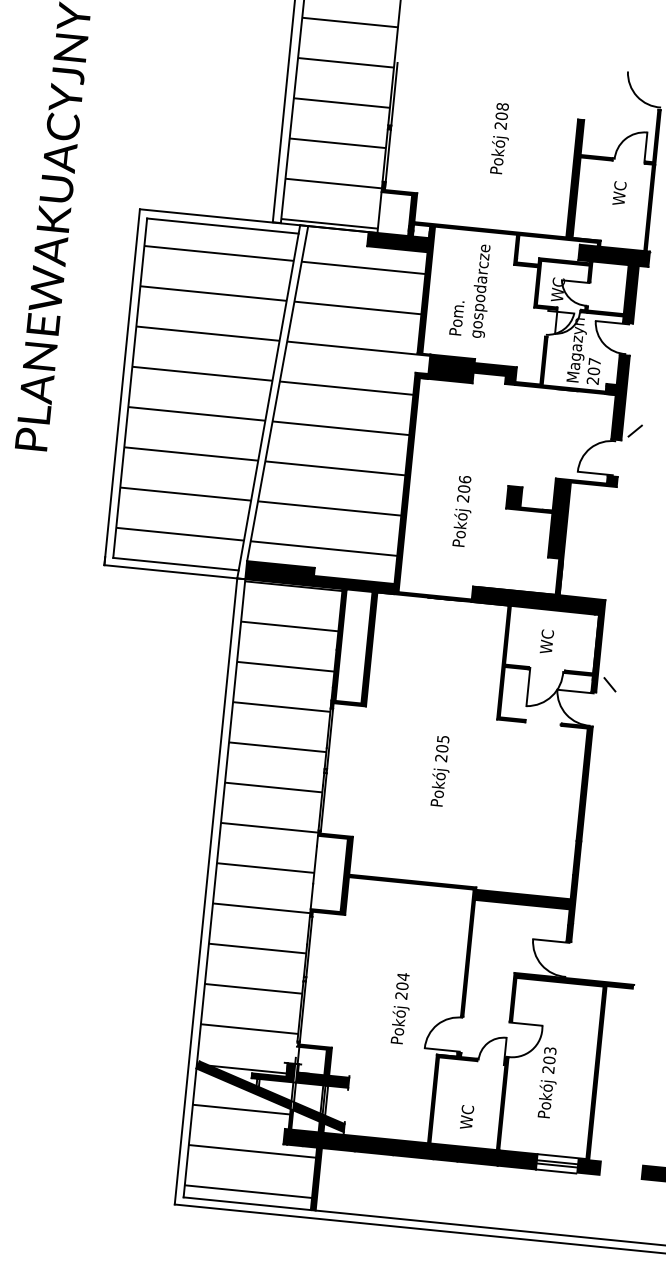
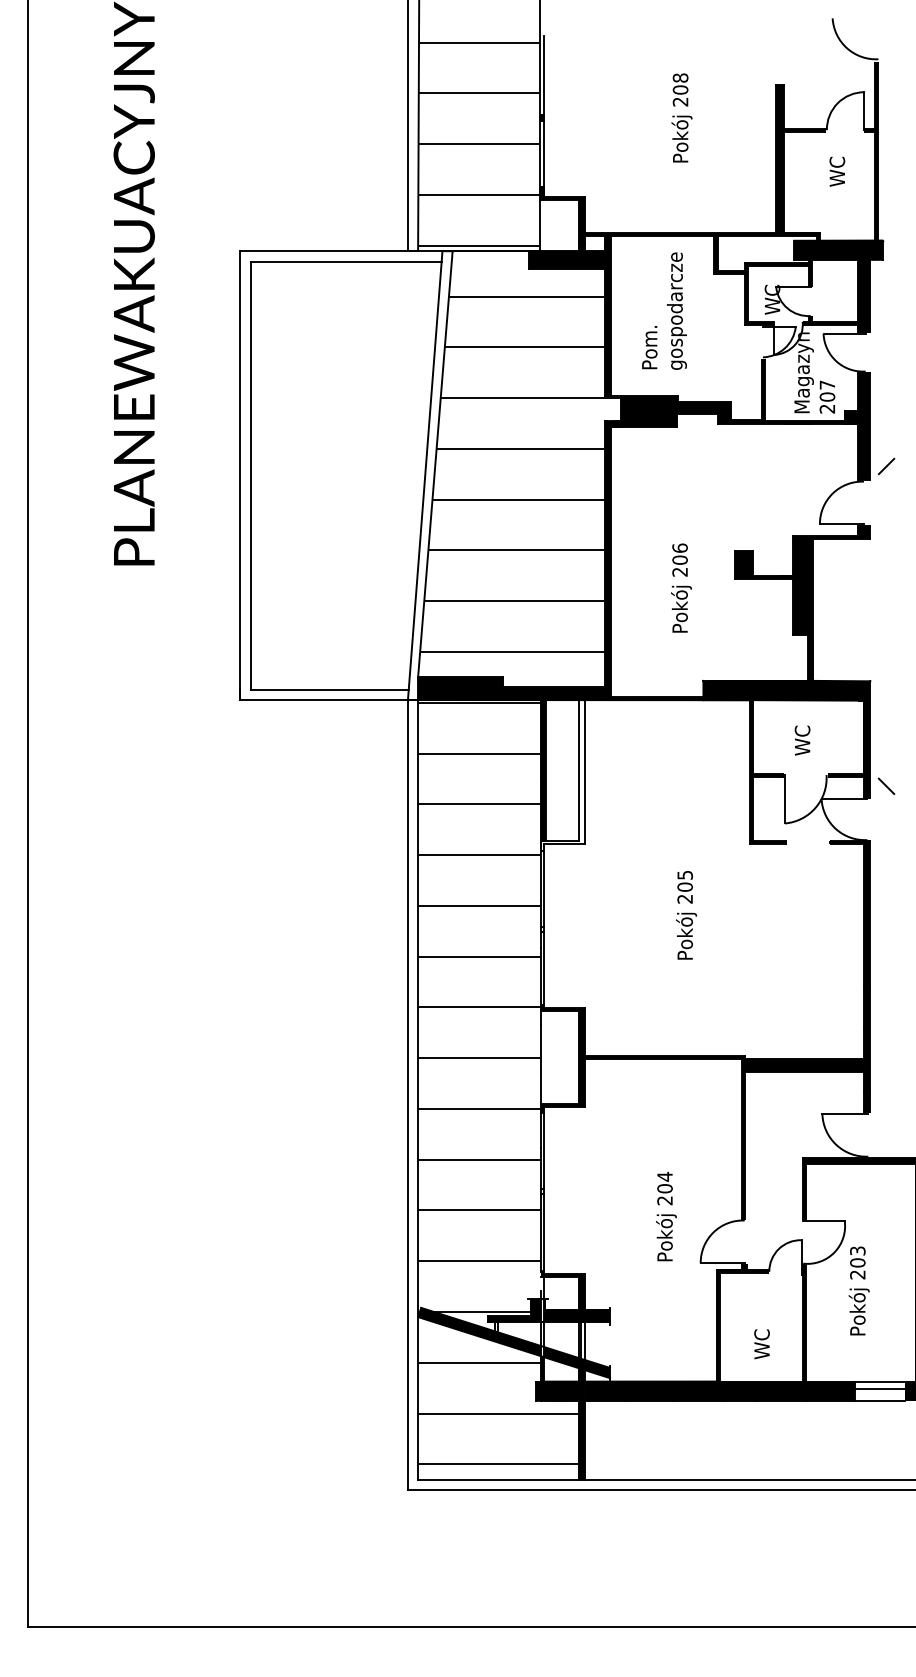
hatch: (204, 393) -> (344, 473), removed
fill: (353, 650) -> (562, 775), removed
line: (556, 1165) -> (879, 1393), removed

